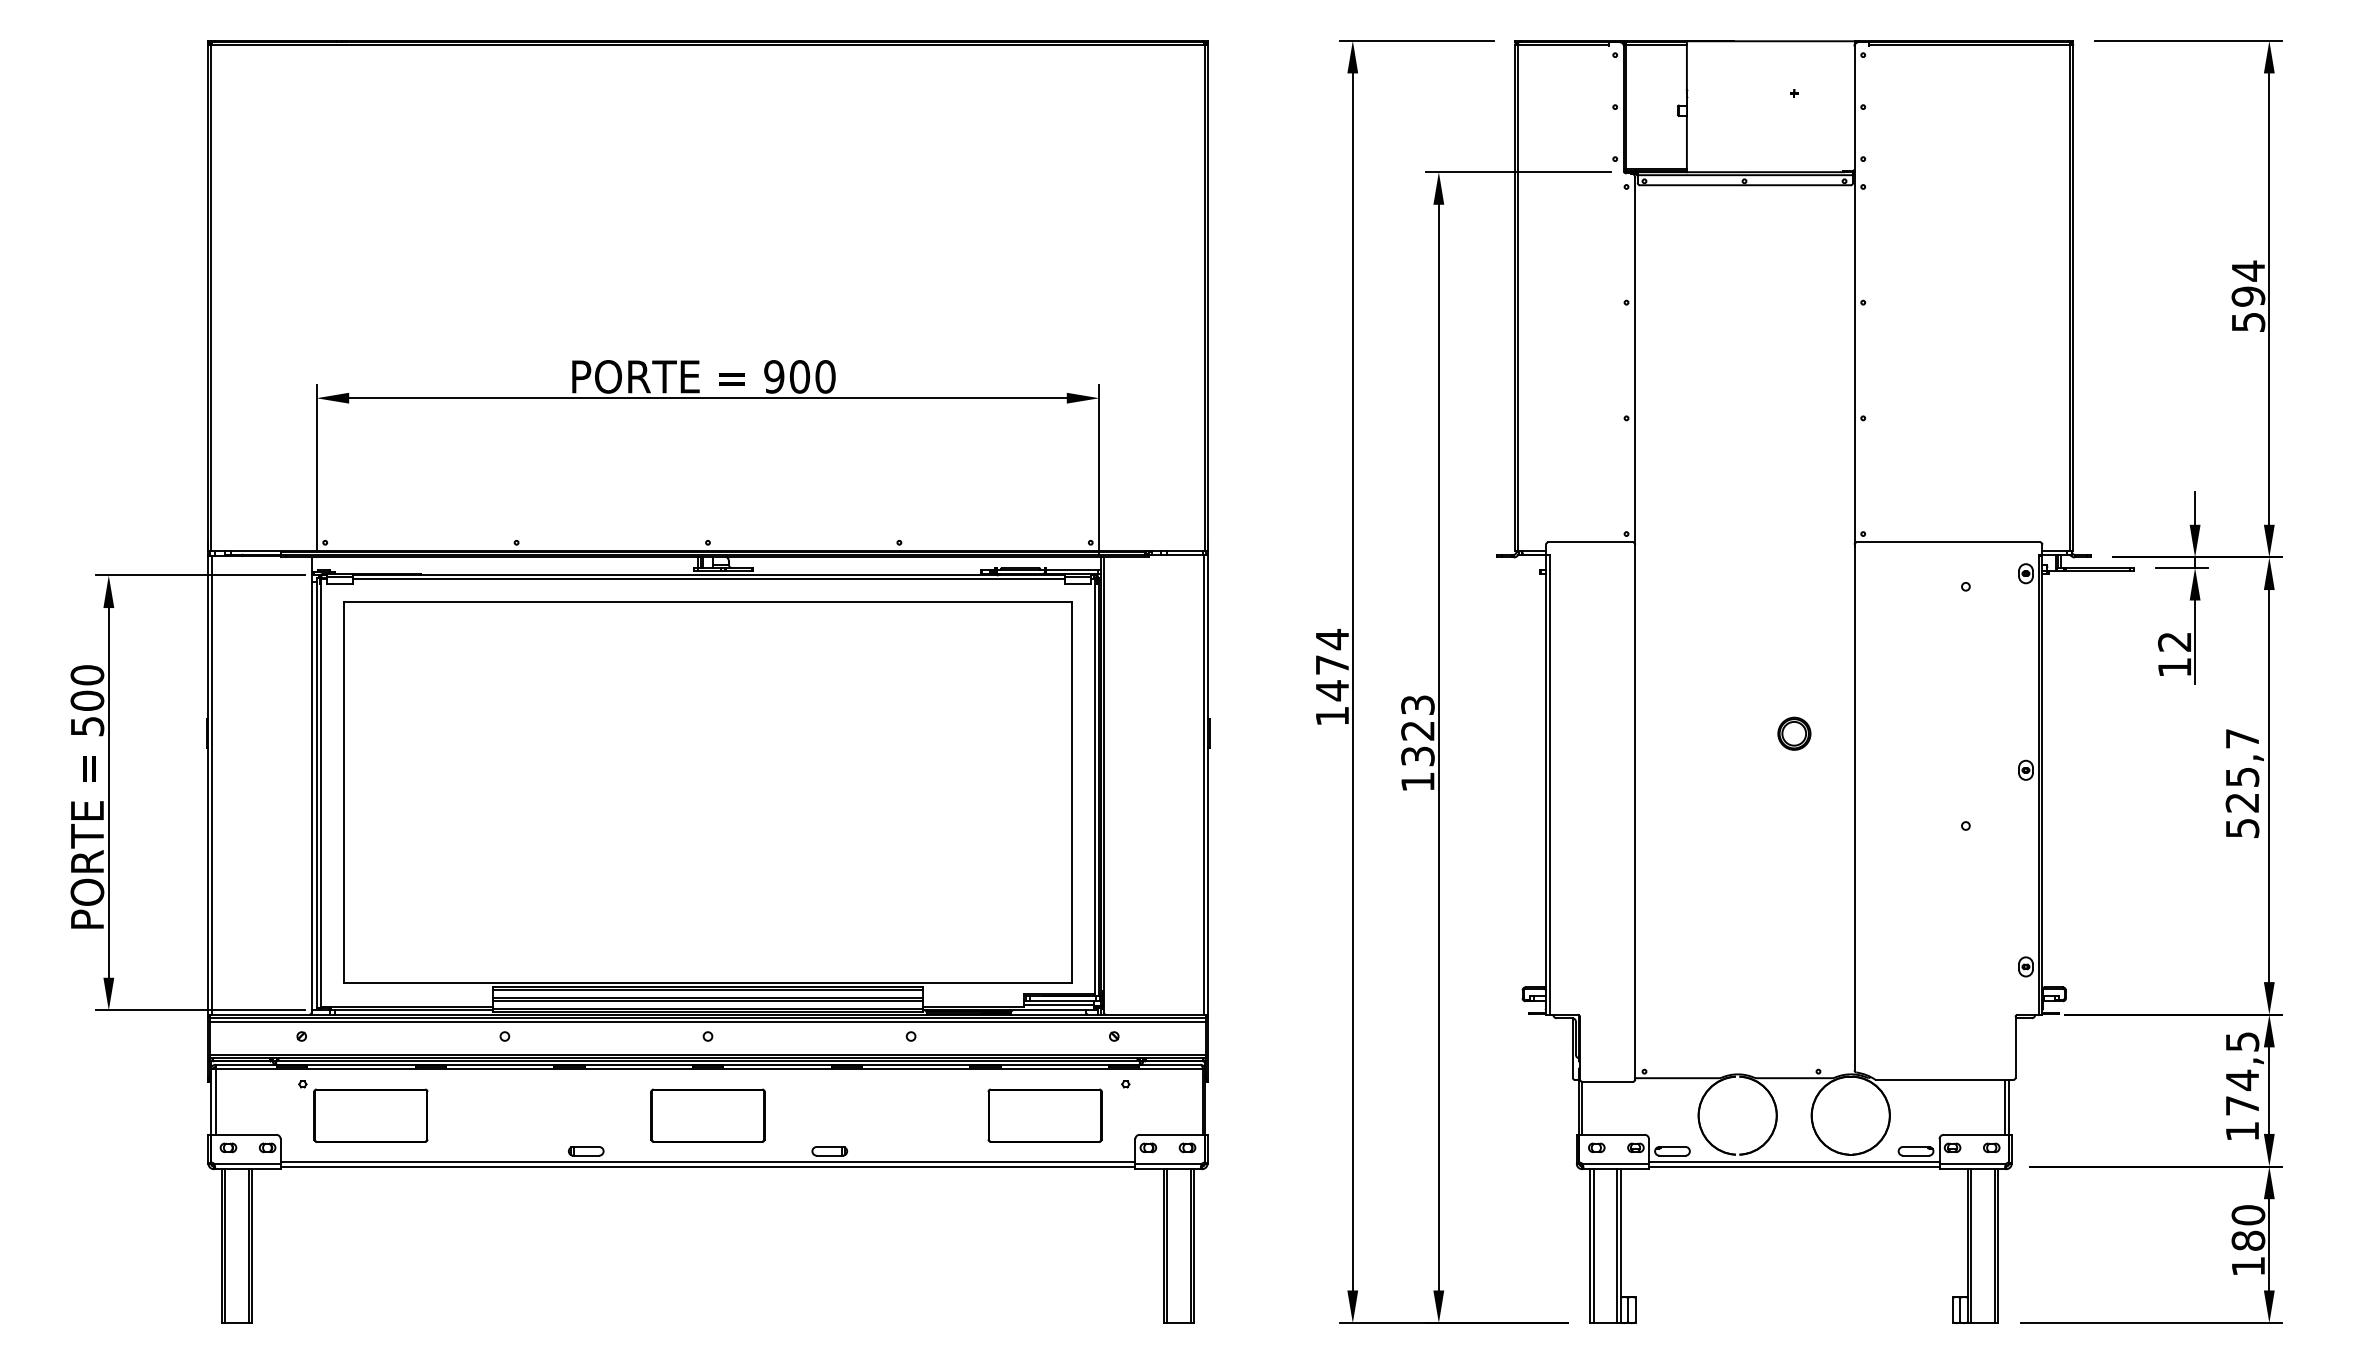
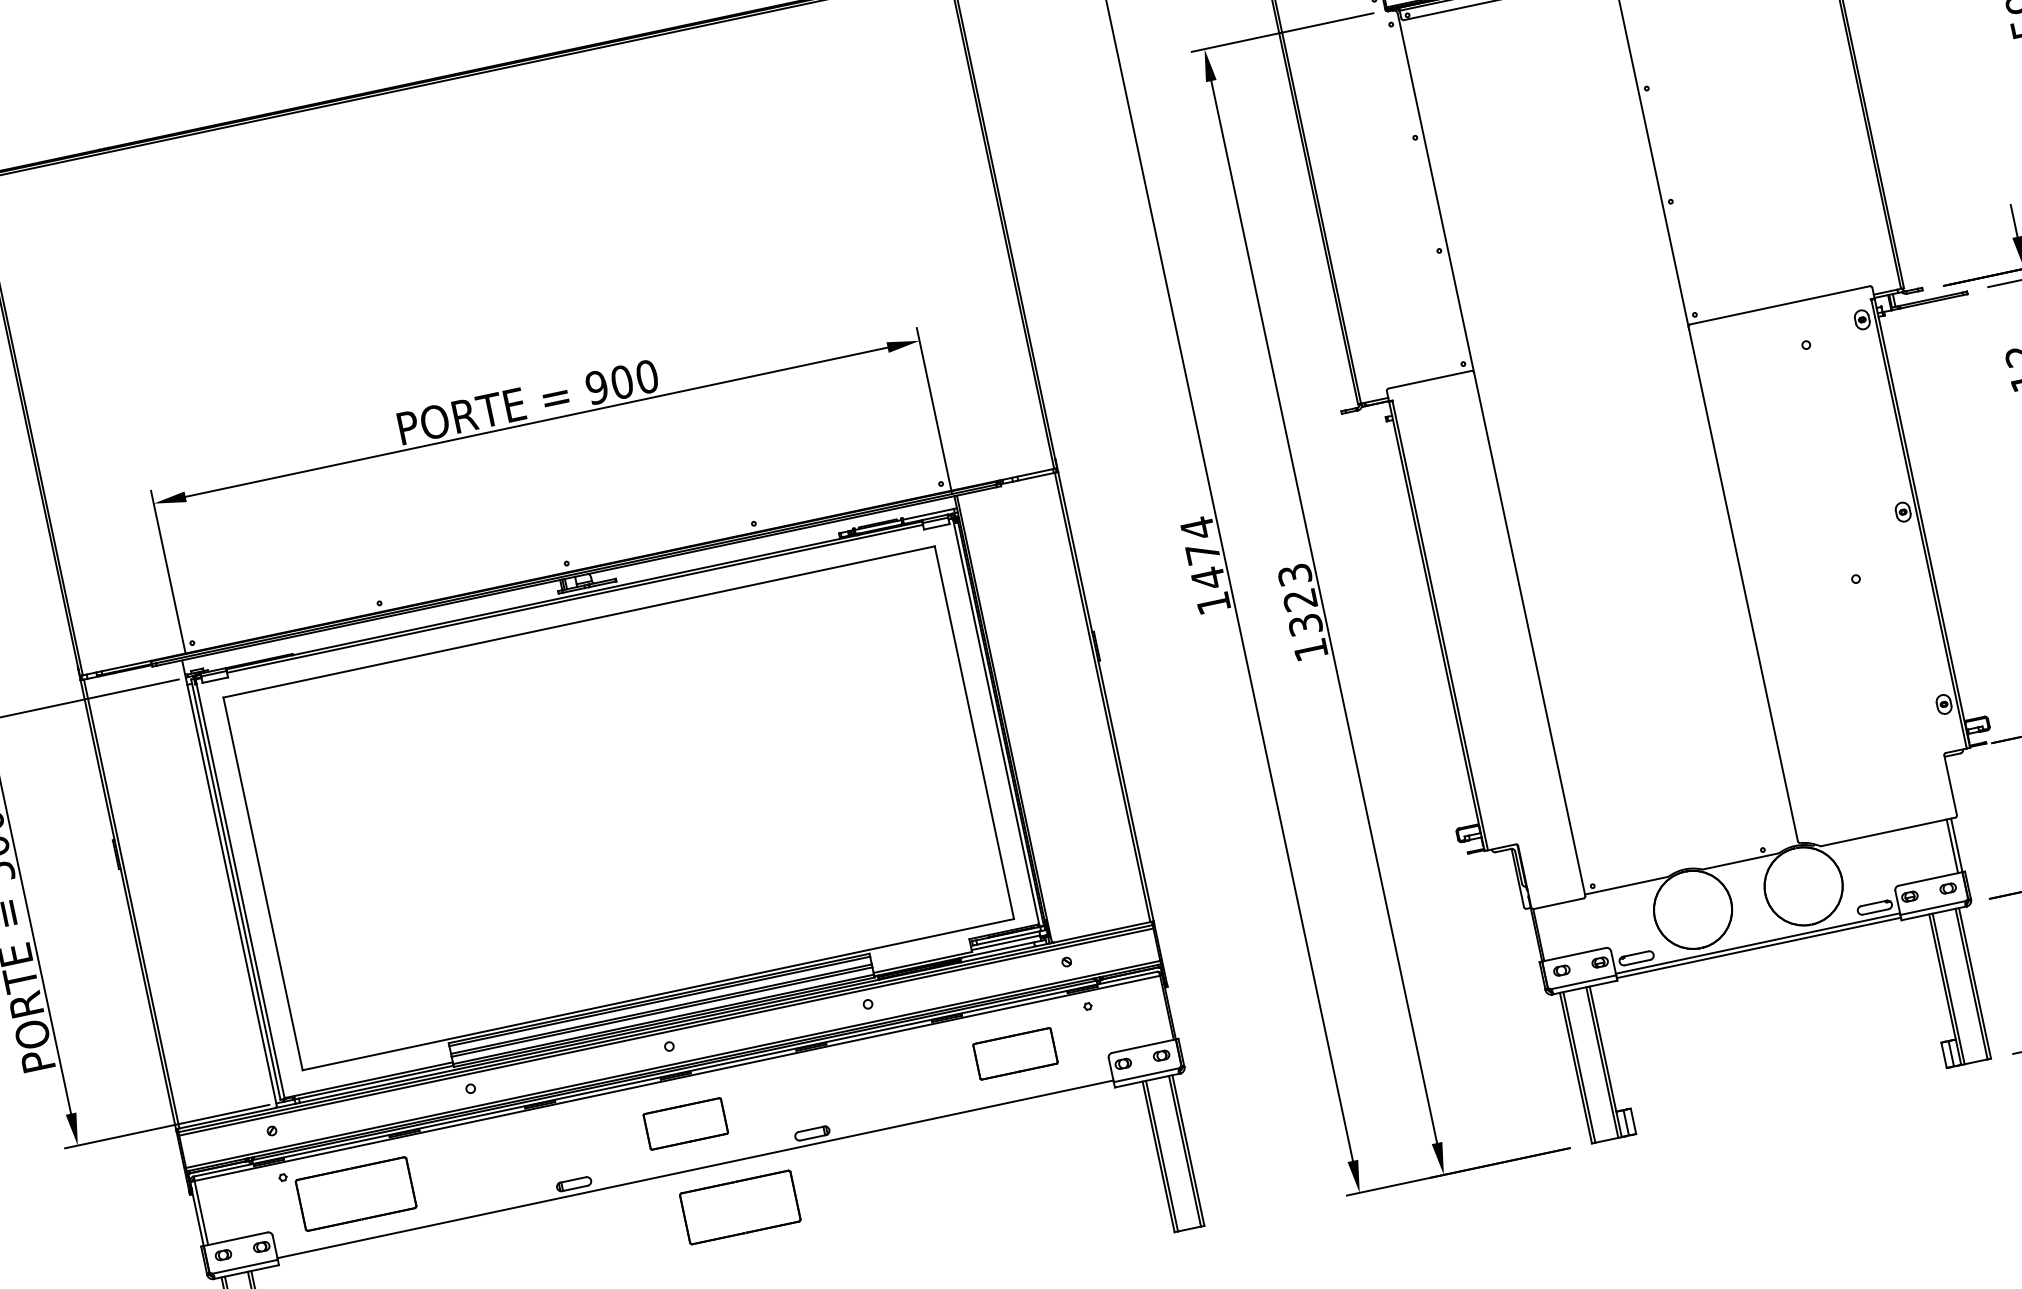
part: (1794, 733) -> (1669, 524), removed
part: (707, 1115) -> (685, 1123), size x0.7
part: (1044, 1115) -> (1014, 1053), size x0.7
line: (707, 1166) -> (695, 1173), removed
part: (743, 1208) -> (739, 1207), added

